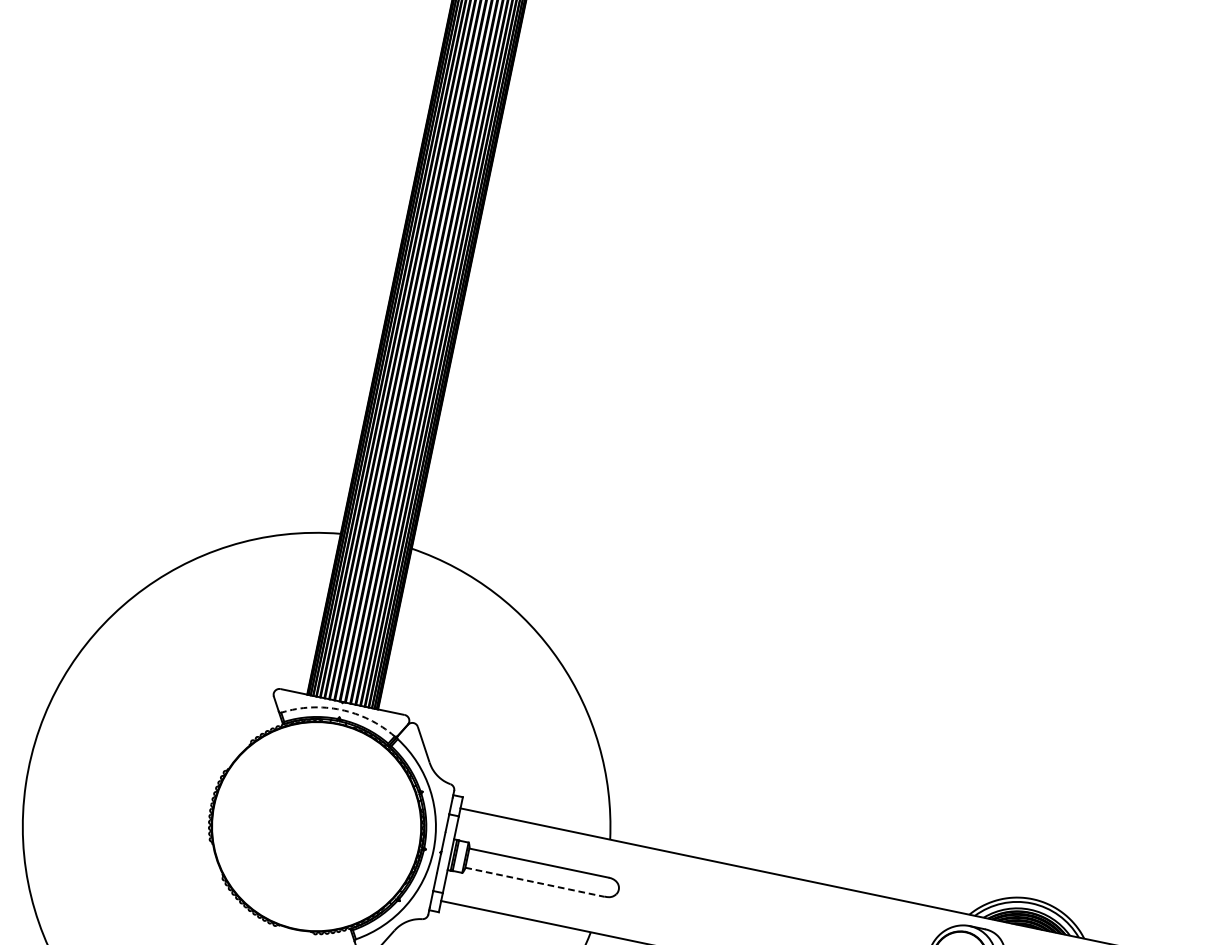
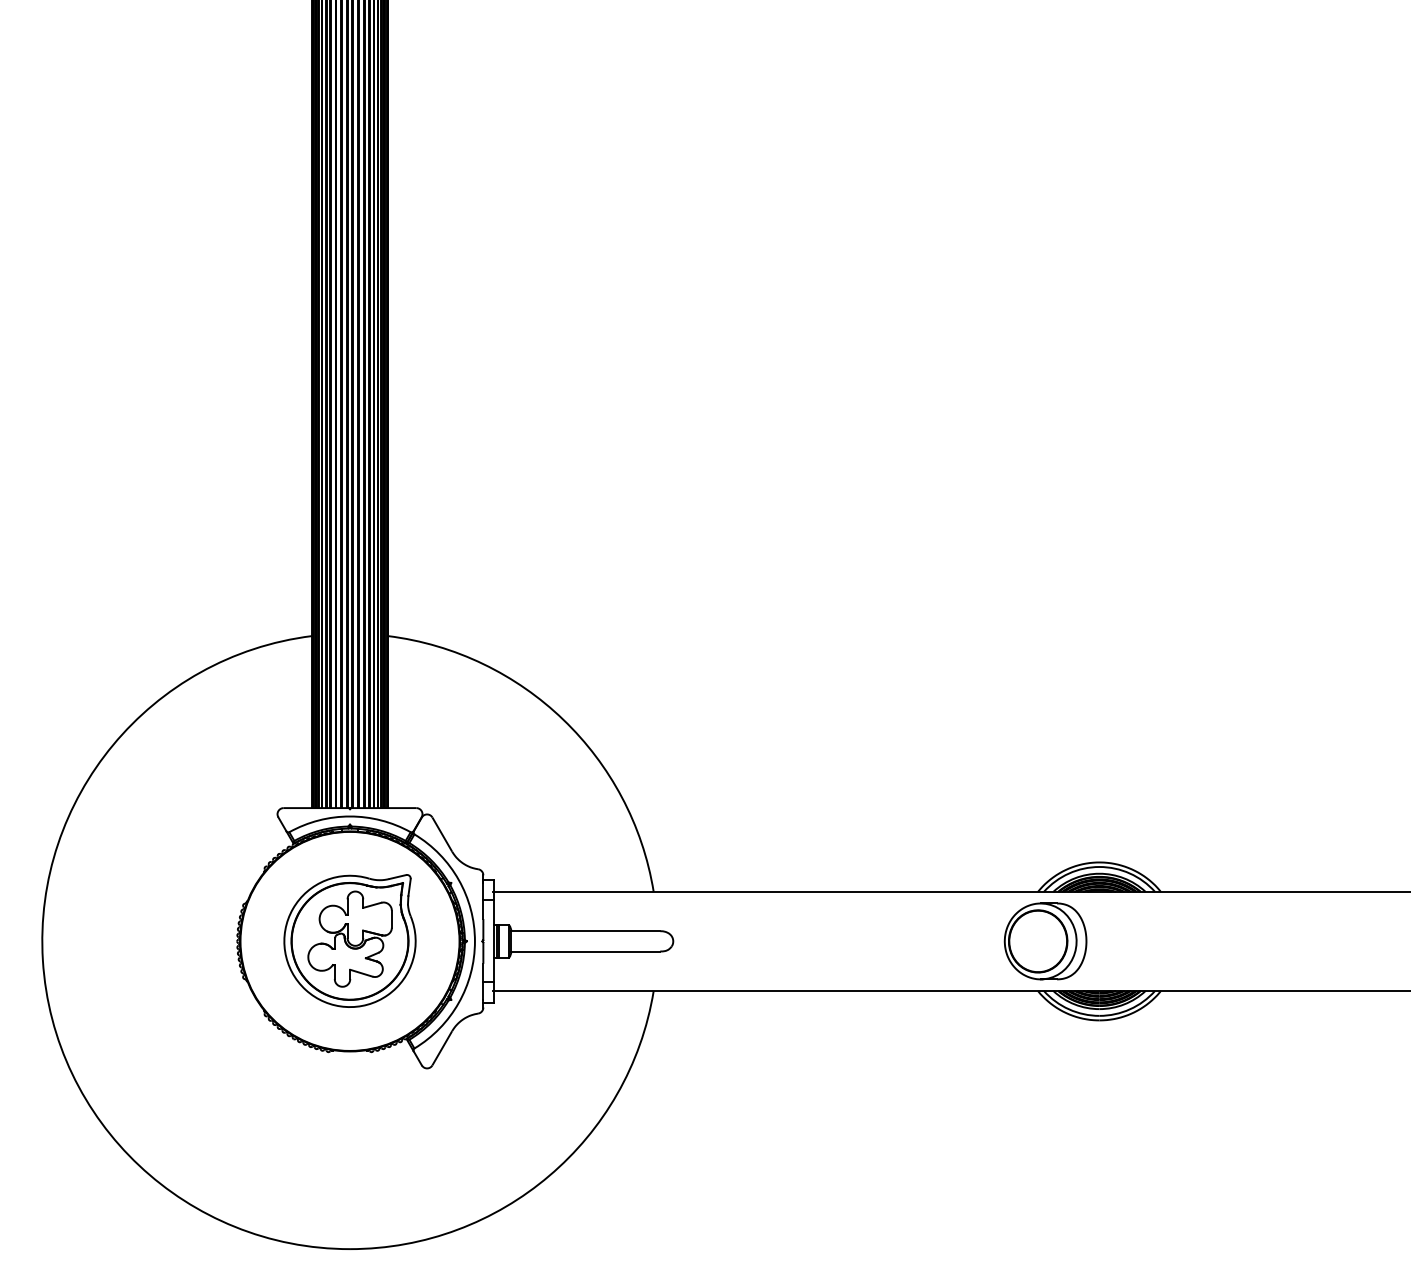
arc: (341, 709) -> (350, 816), dashed -> solid
part: (316, 825) -> (349, 940), added
line: (534, 882) -> (585, 951), dashed -> solid

